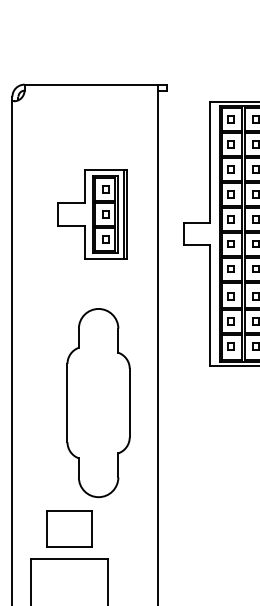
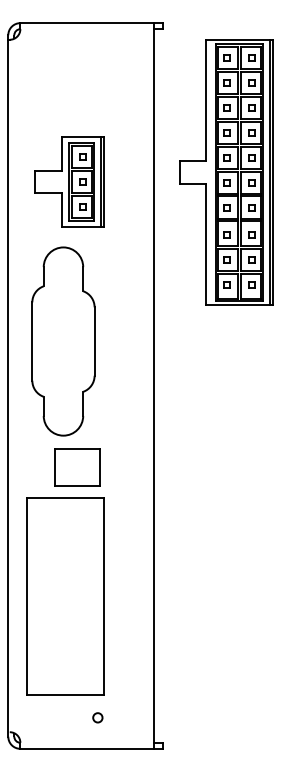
part: (92, 214) -> (69, 181), moved
part: (98, 403) -> (63, 341), moved
part: (69, 529) -> (77, 467), moved

